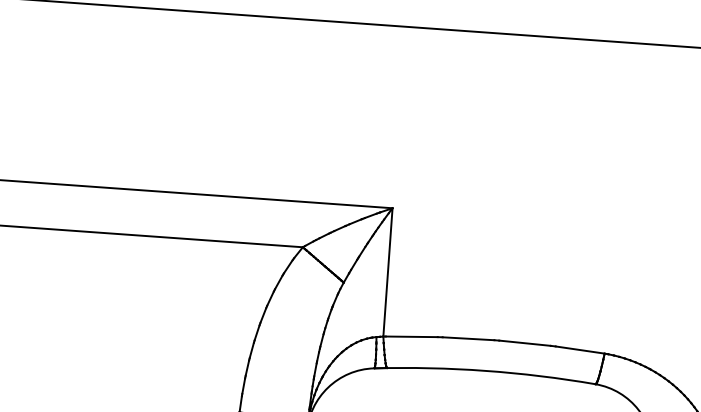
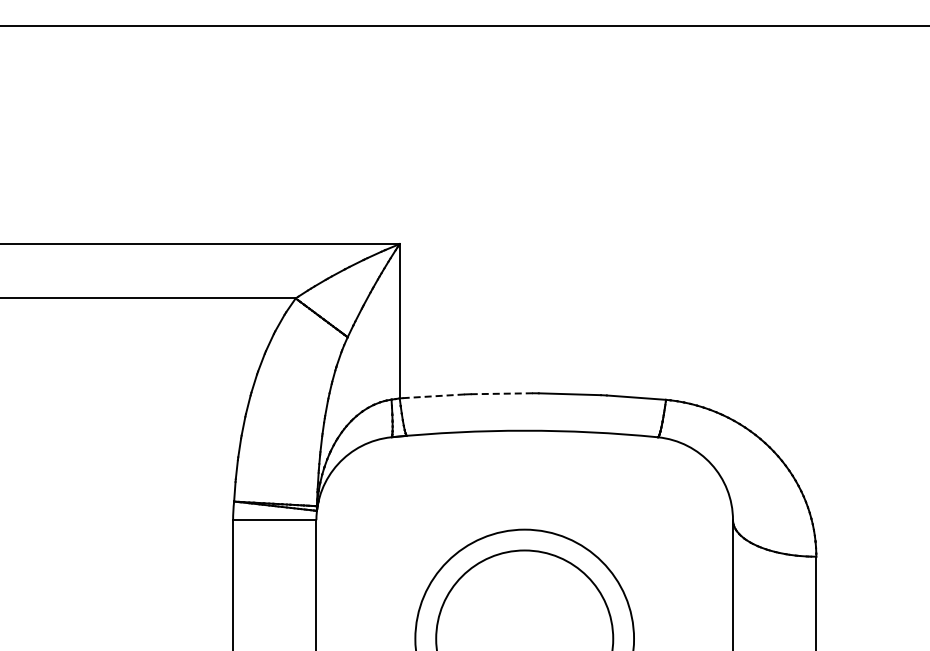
line: (412, 337) -> (434, 396), solid -> dashed
line: (469, 338) -> (502, 393), solid -> dashed

